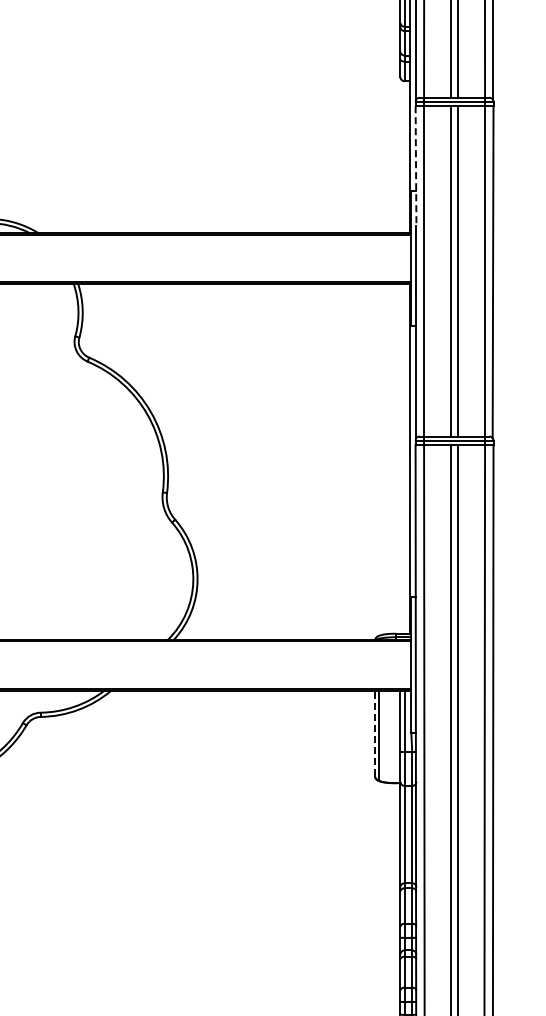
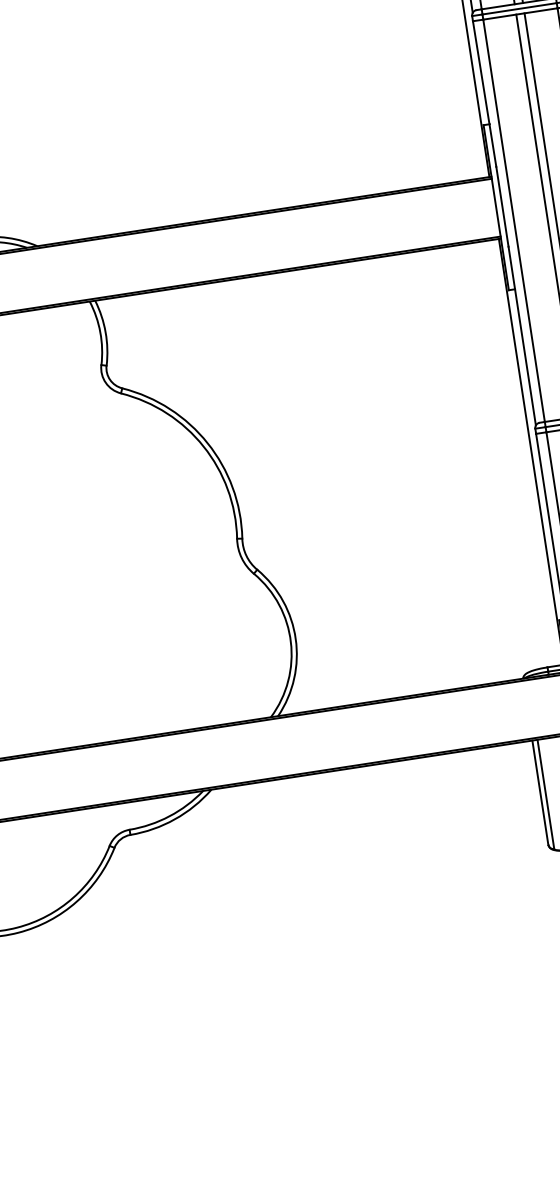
line: (416, 166) -> (485, 94), dashed -> solid
line: (374, 733) -> (539, 792), dashed -> solid

